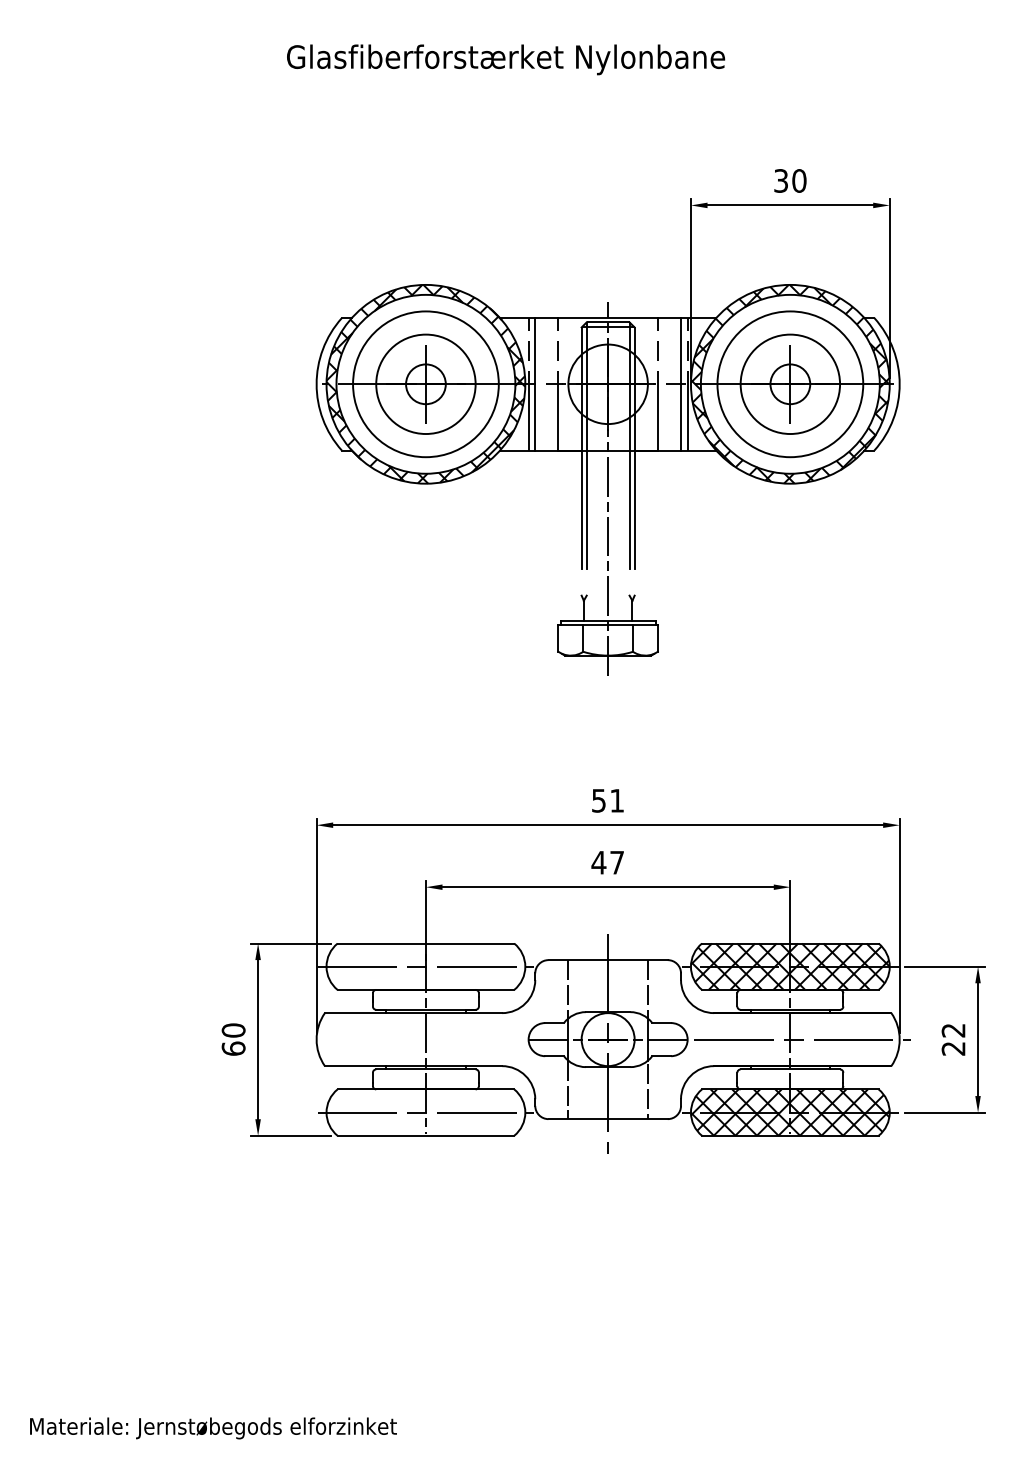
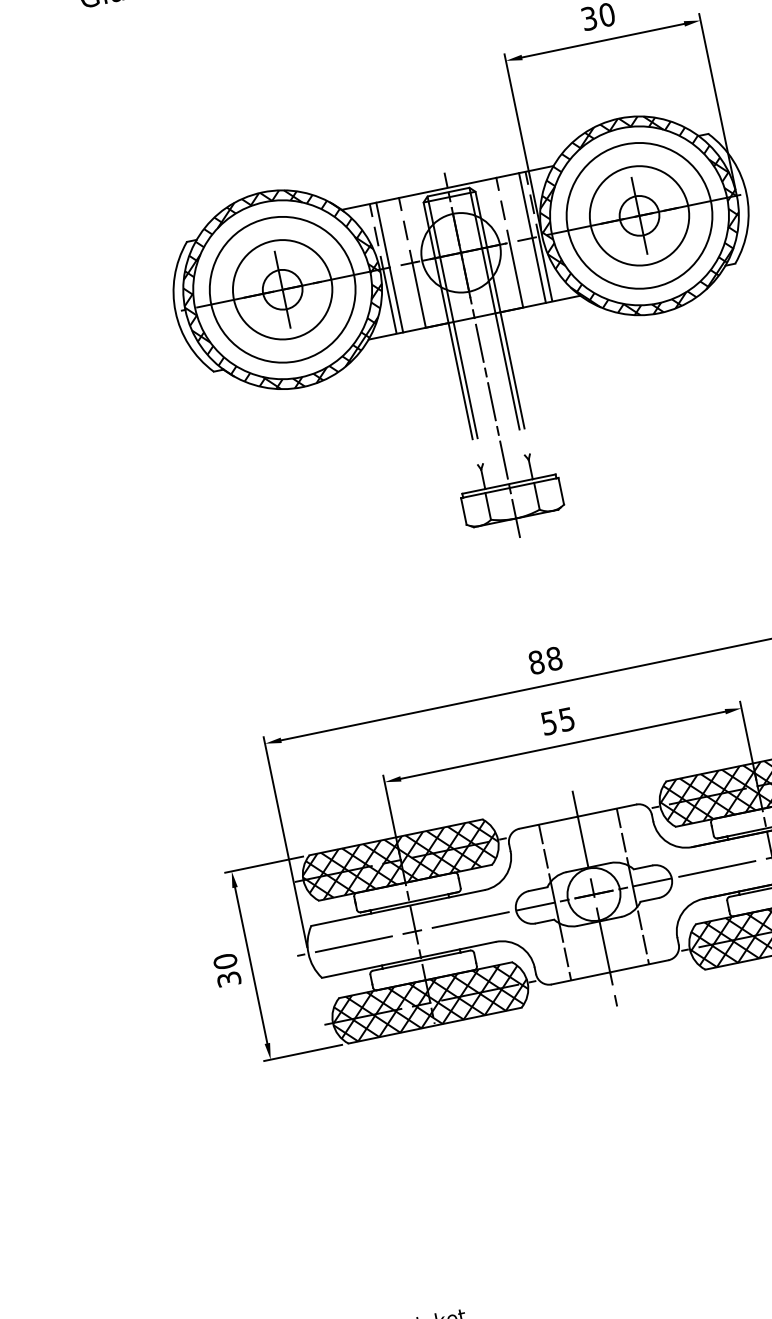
text: (608, 800) -> (545, 660), 51 -> 88
text: (607, 862) -> (557, 721), 47 -> 55
hatch: (425, 966) -> (400, 859), added
line: (413, 1039) -> (403, 933), added
text: (233, 1048) -> (228, 979), 60 -> 30
hatch: (425, 1112) -> (429, 1002), added

